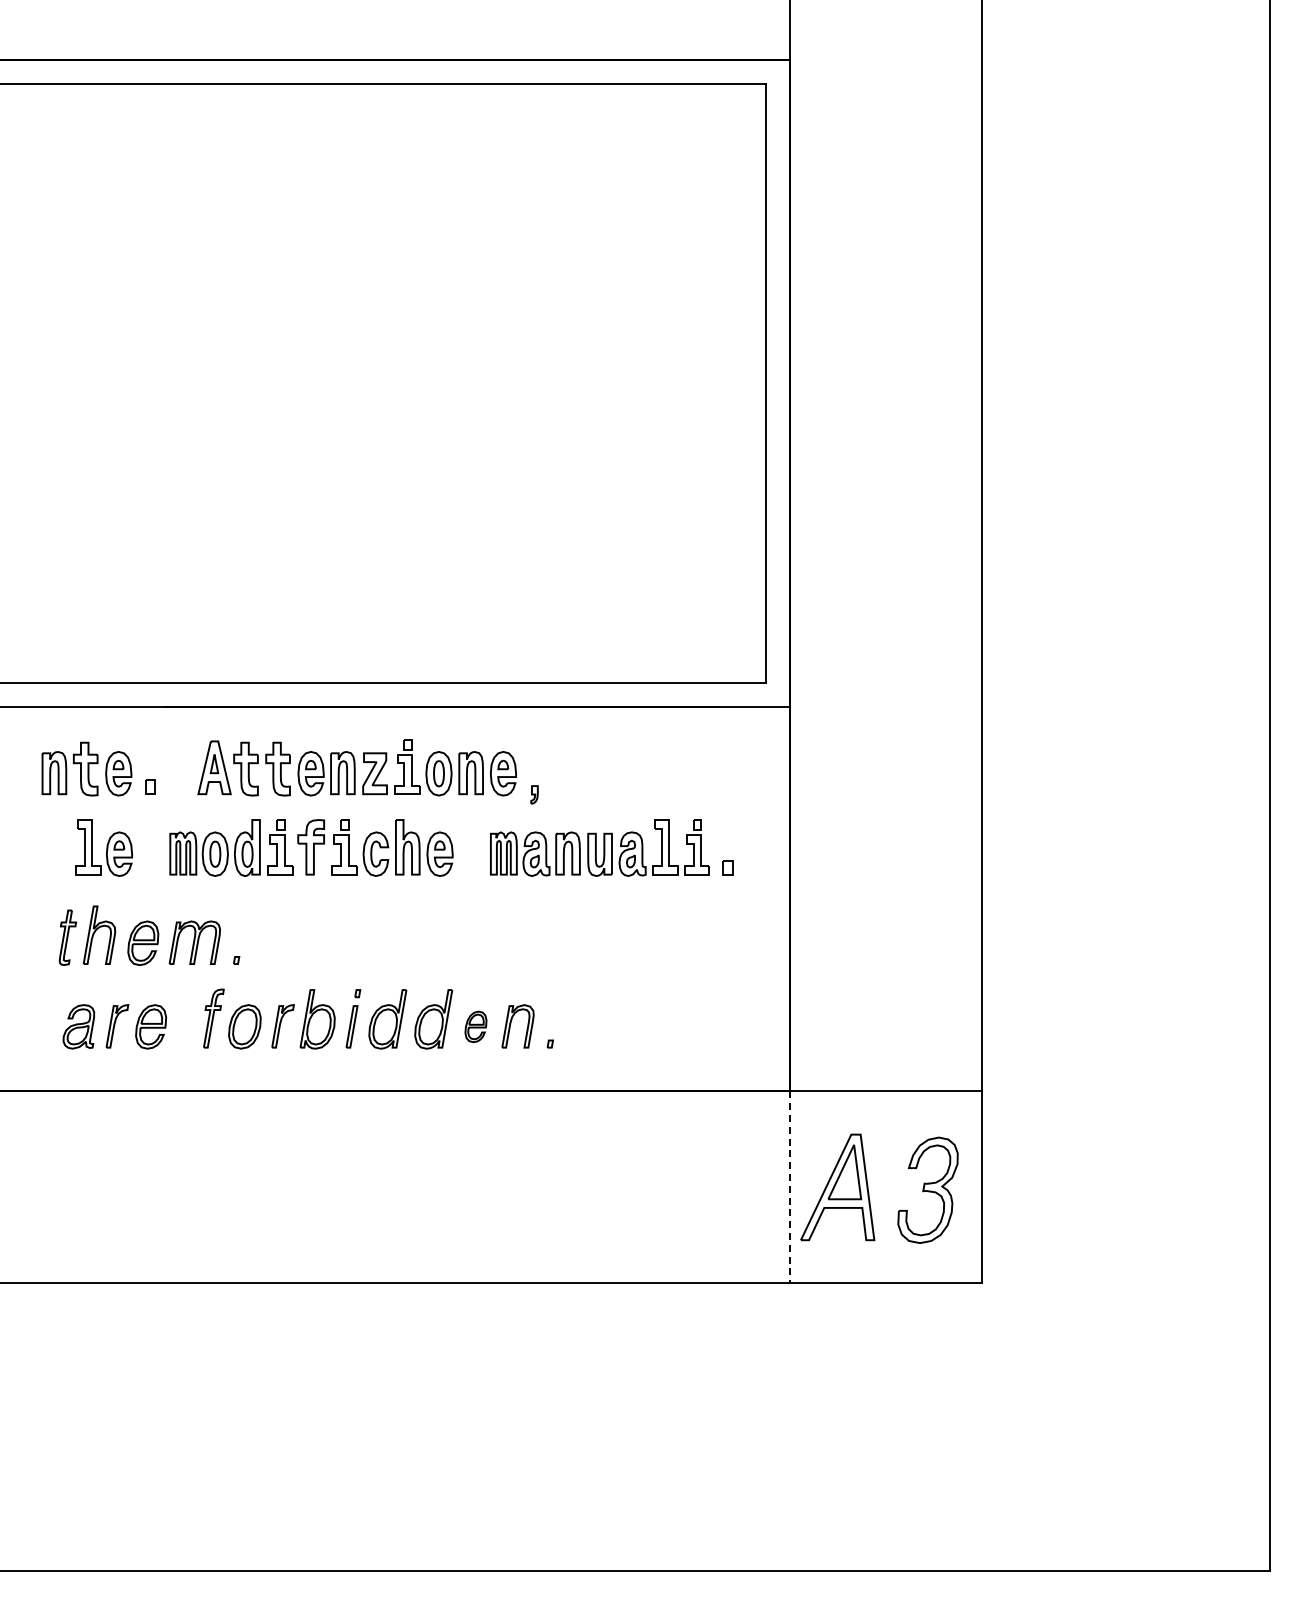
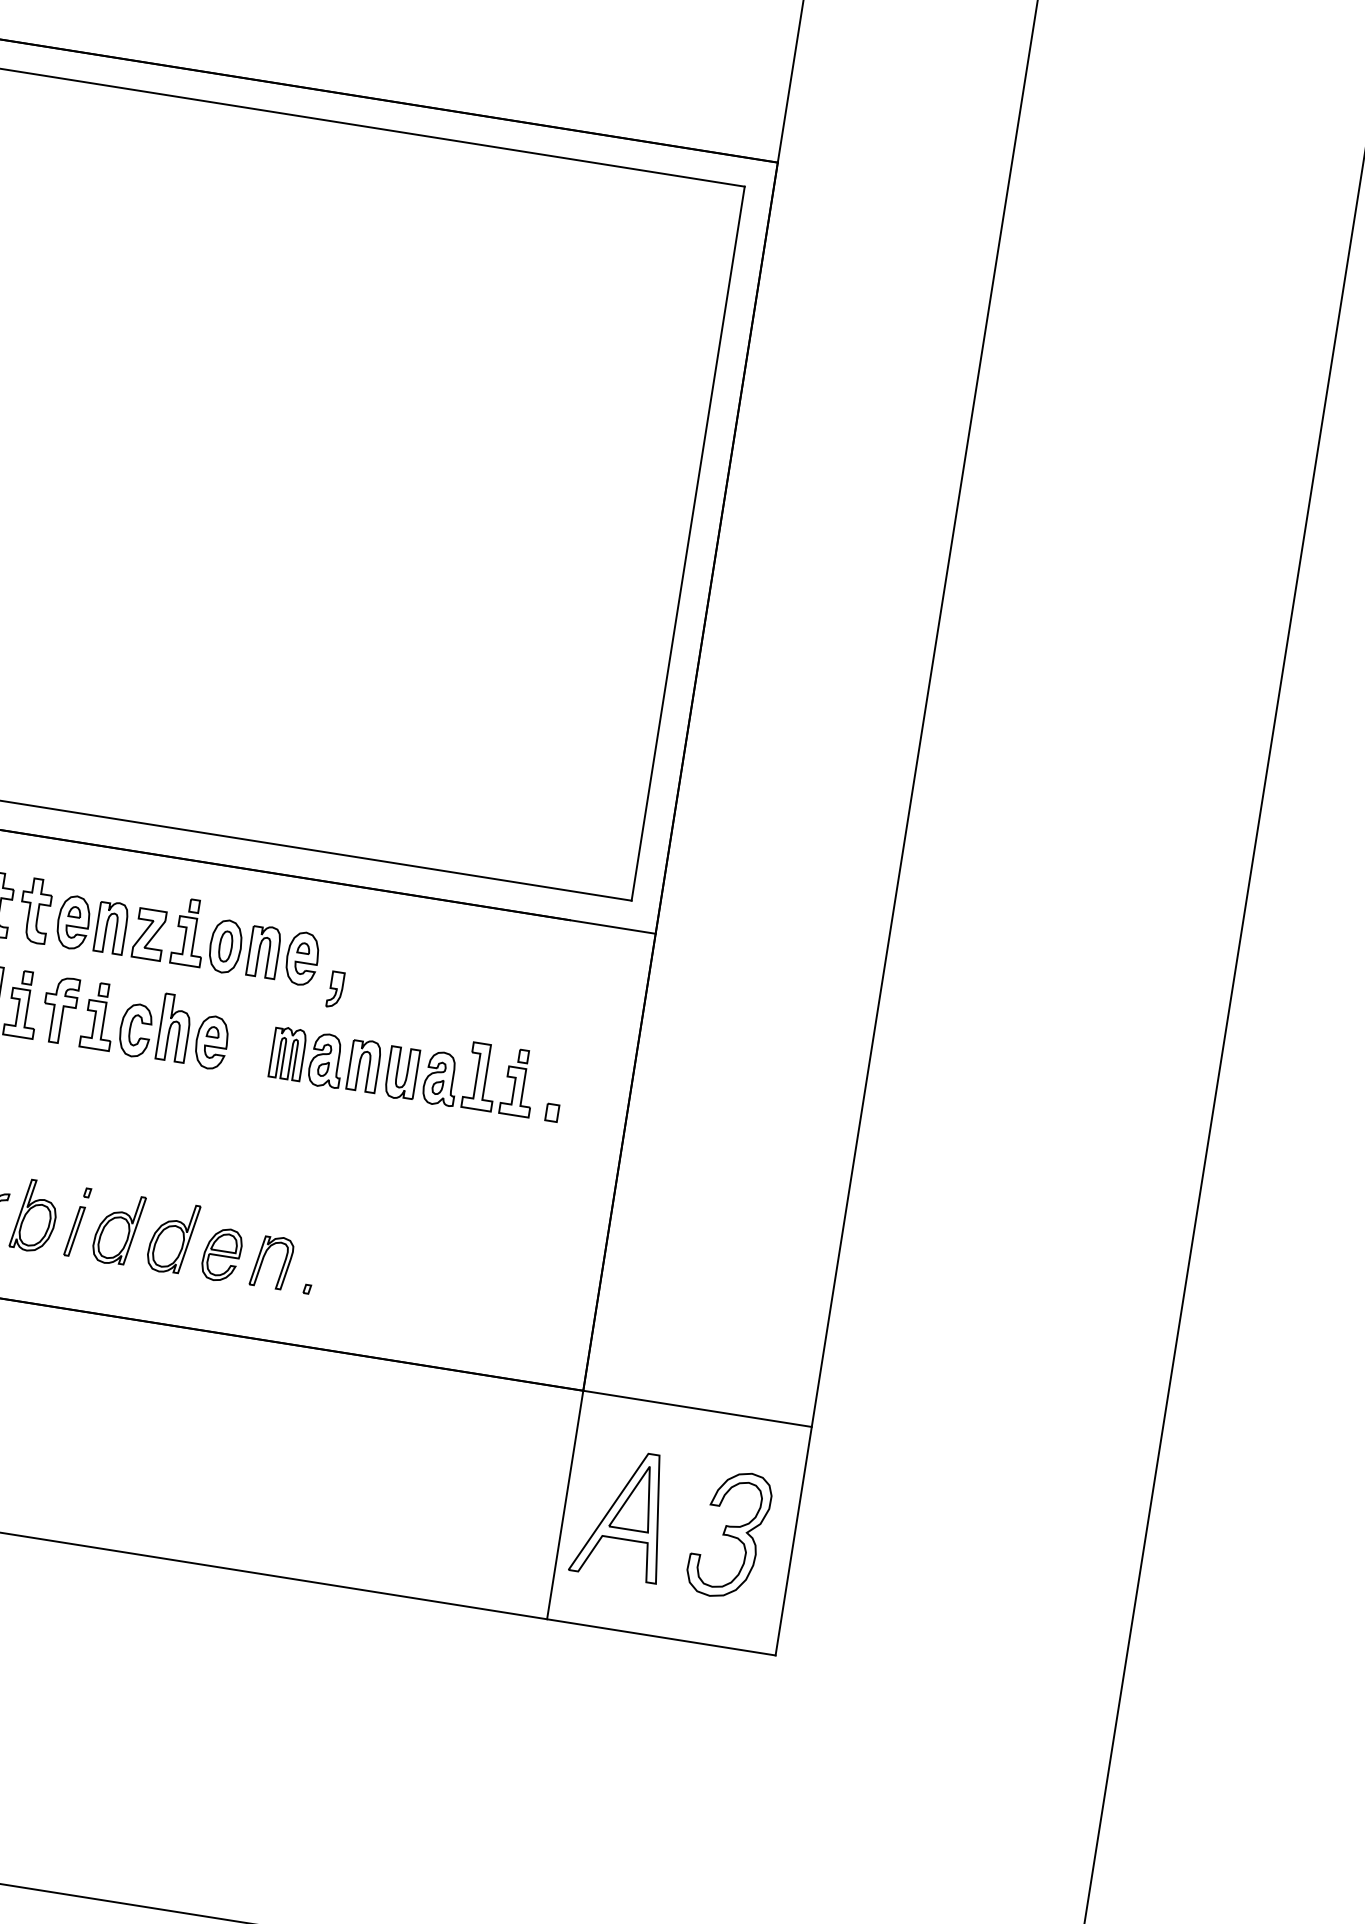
part: (534, 794) -> (335, 989), size x1.67
part: (475, 1026) -> (221, 1254), size x1.43
line: (789, 1187) -> (564, 1505), dashed -> solid

